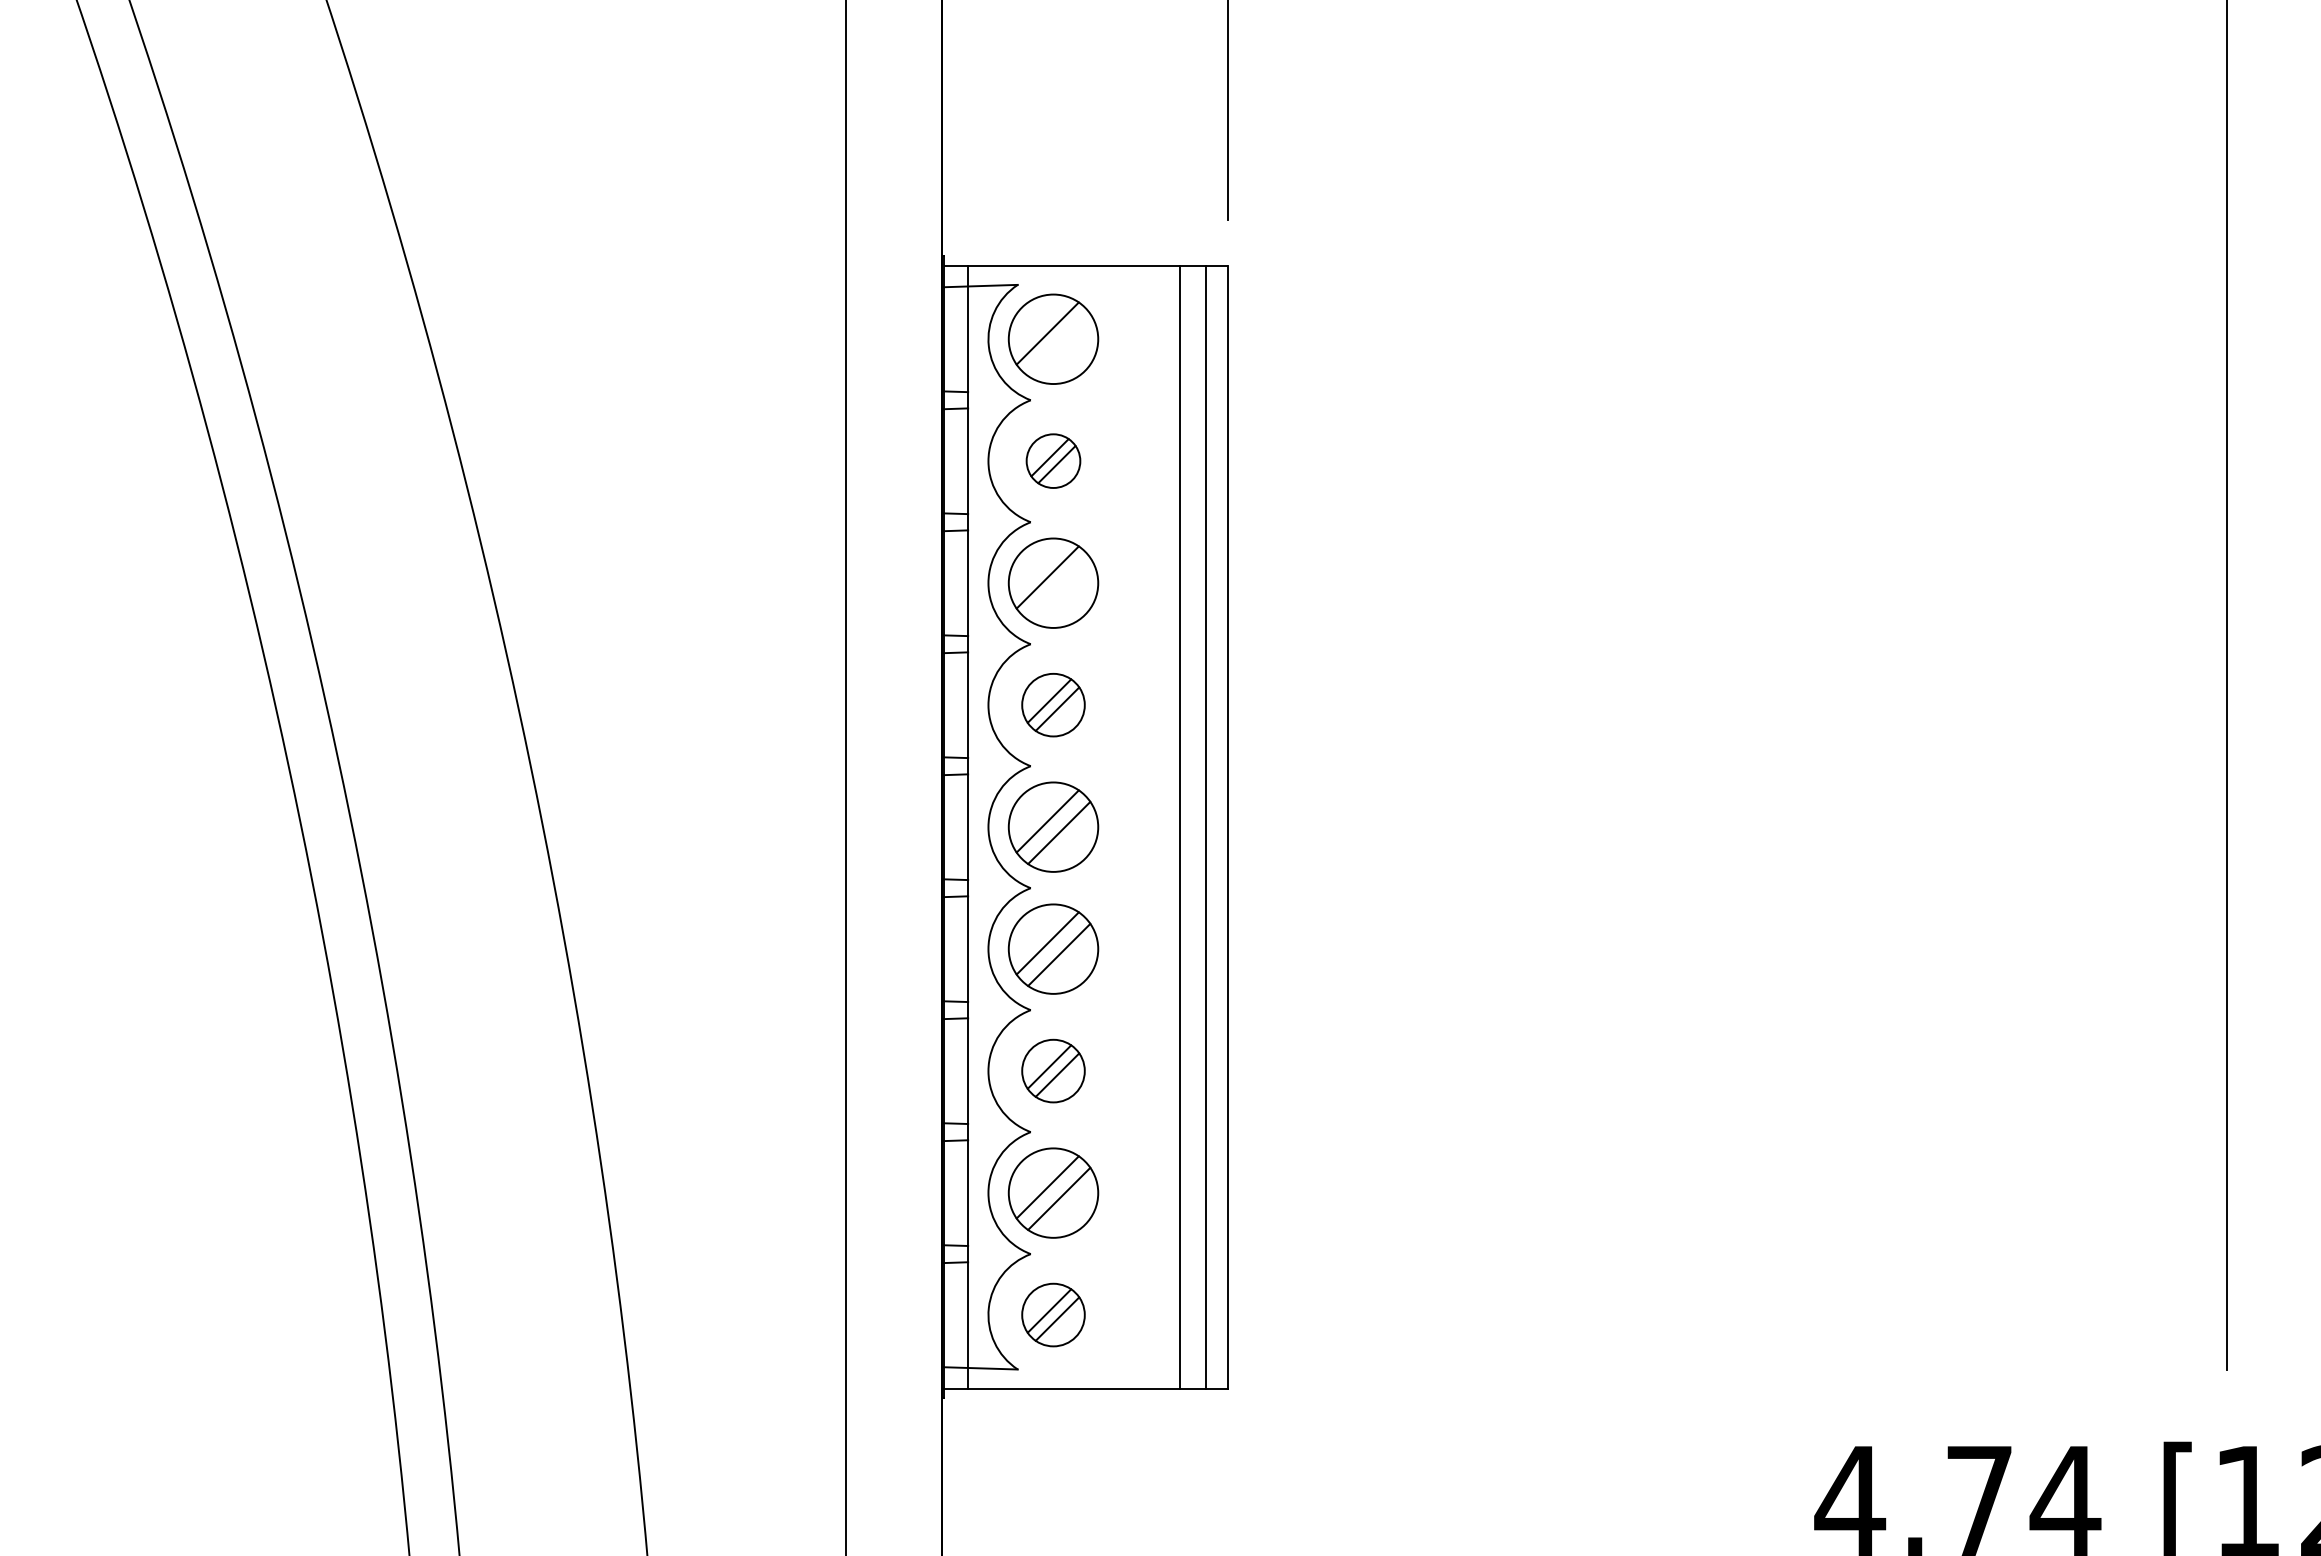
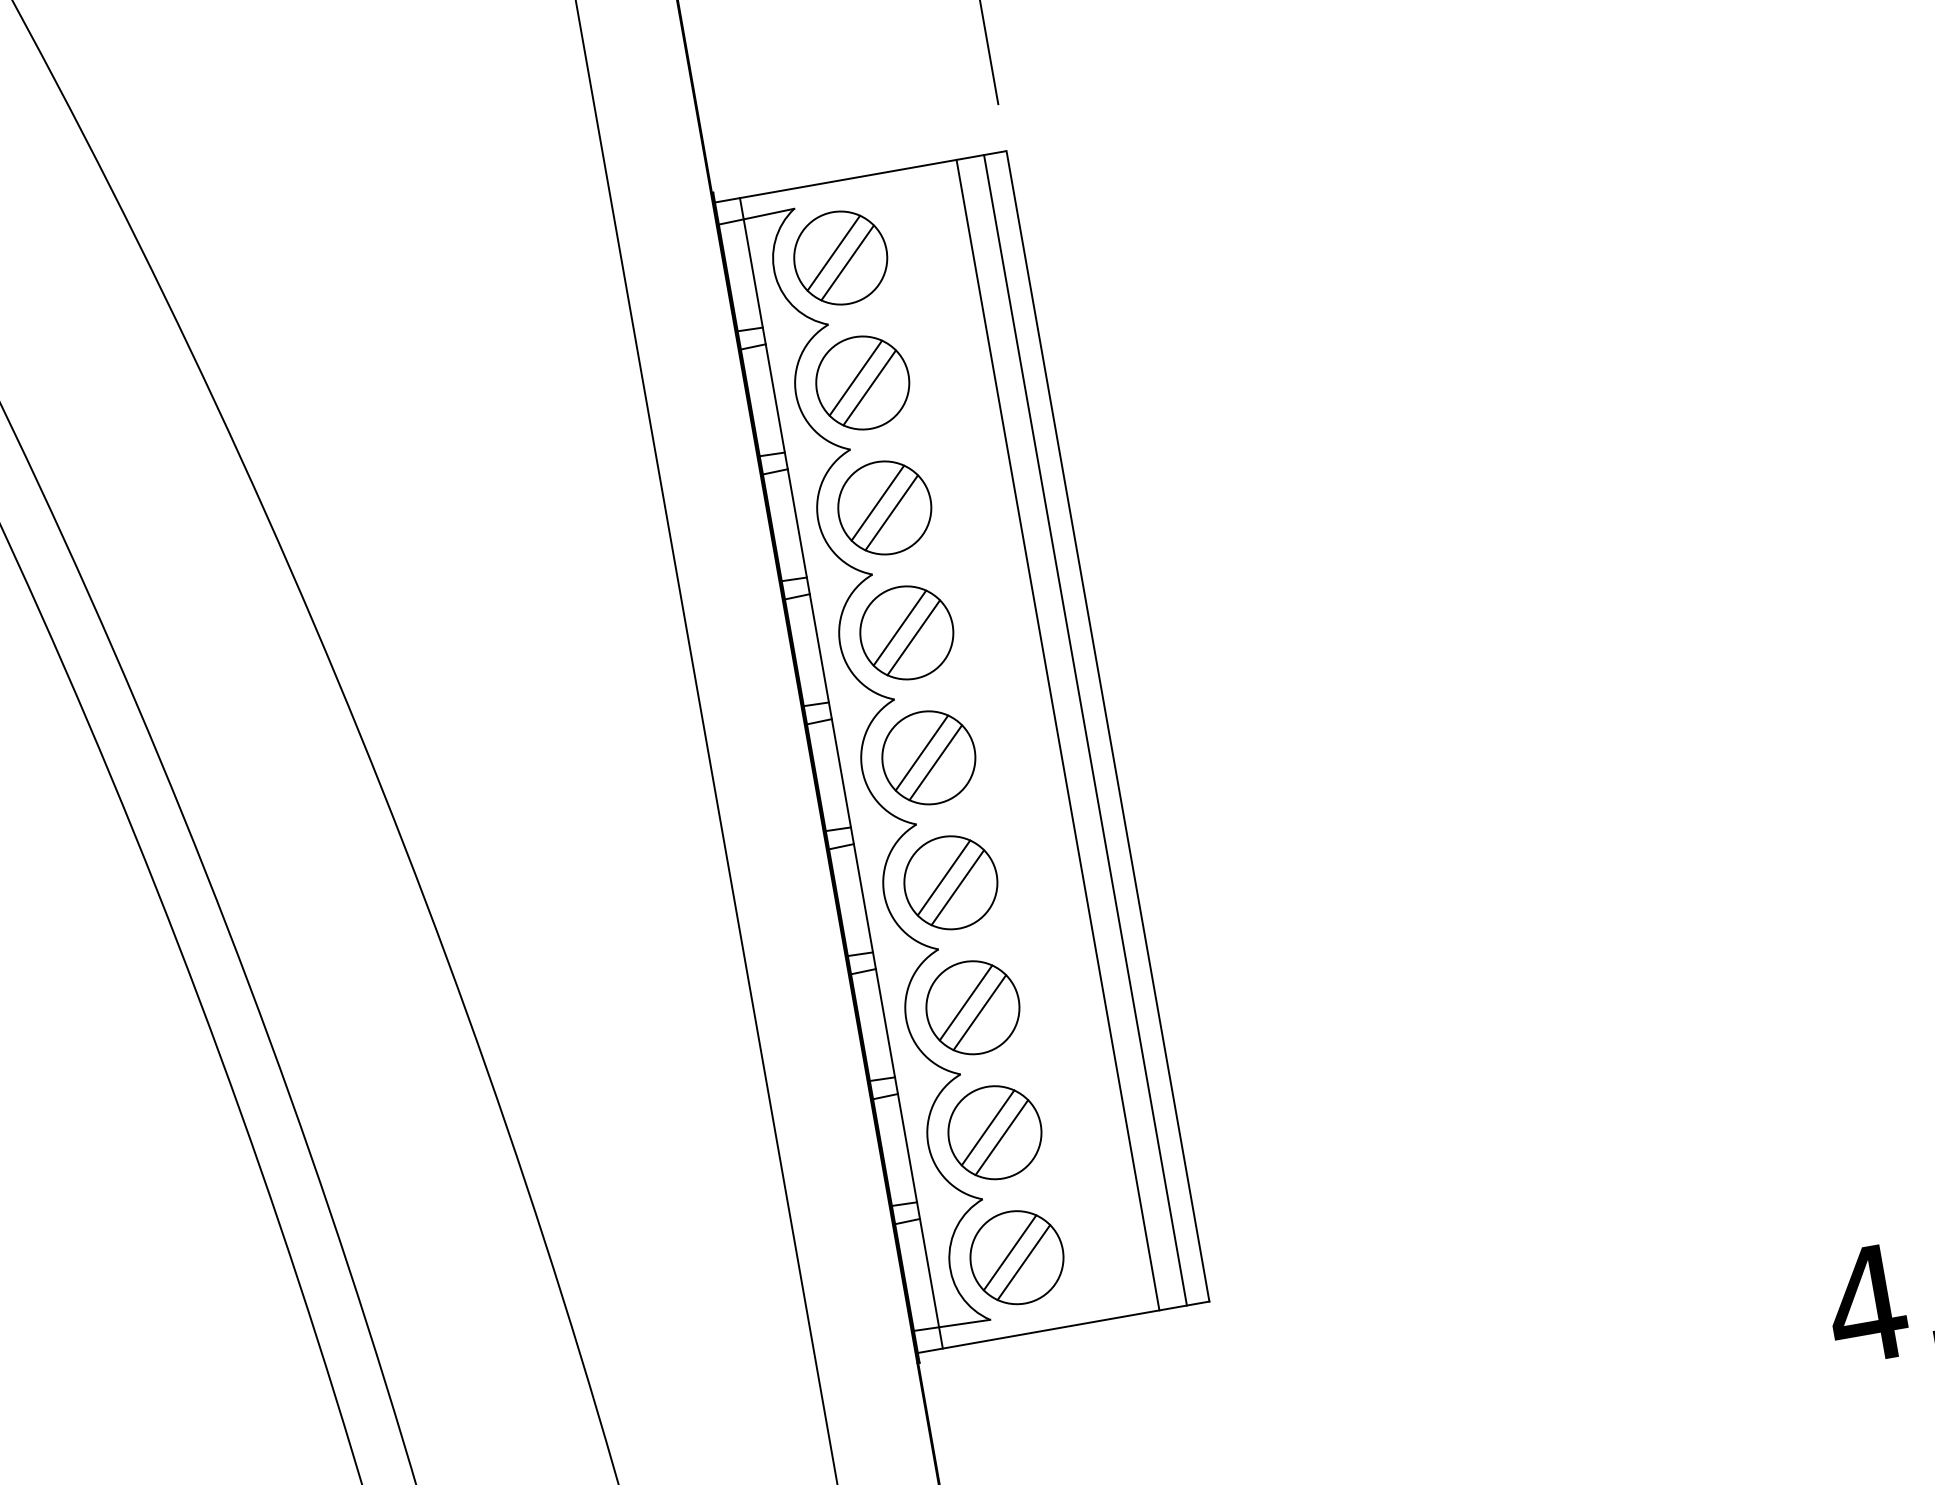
line: (1059, 345) -> (847, 263), added
part: (1053, 460) -> (862, 382), size x1.67
line: (1059, 588) -> (891, 512), added
part: (1053, 704) -> (906, 632), size x1.43
part: (1053, 1070) -> (972, 1007), size x1.43
part: (1053, 1314) -> (1016, 1257), size x1.43

